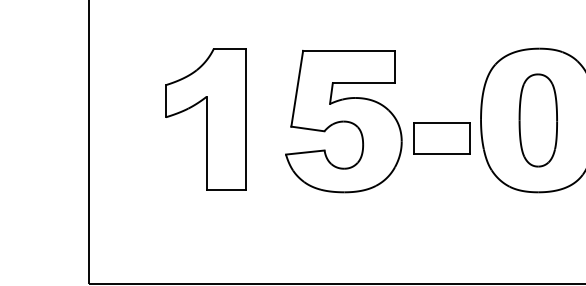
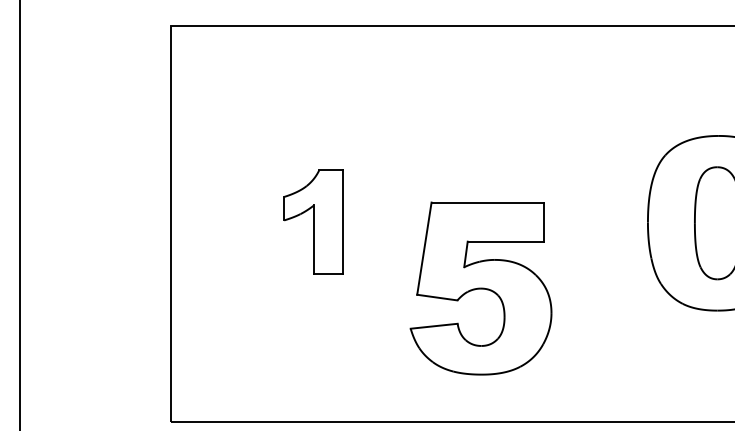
part: (206, 119) -> (313, 221), size x0.6
part: (343, 121) -> (480, 288), moved
part: (442, 137) -> (600, 244), removed

